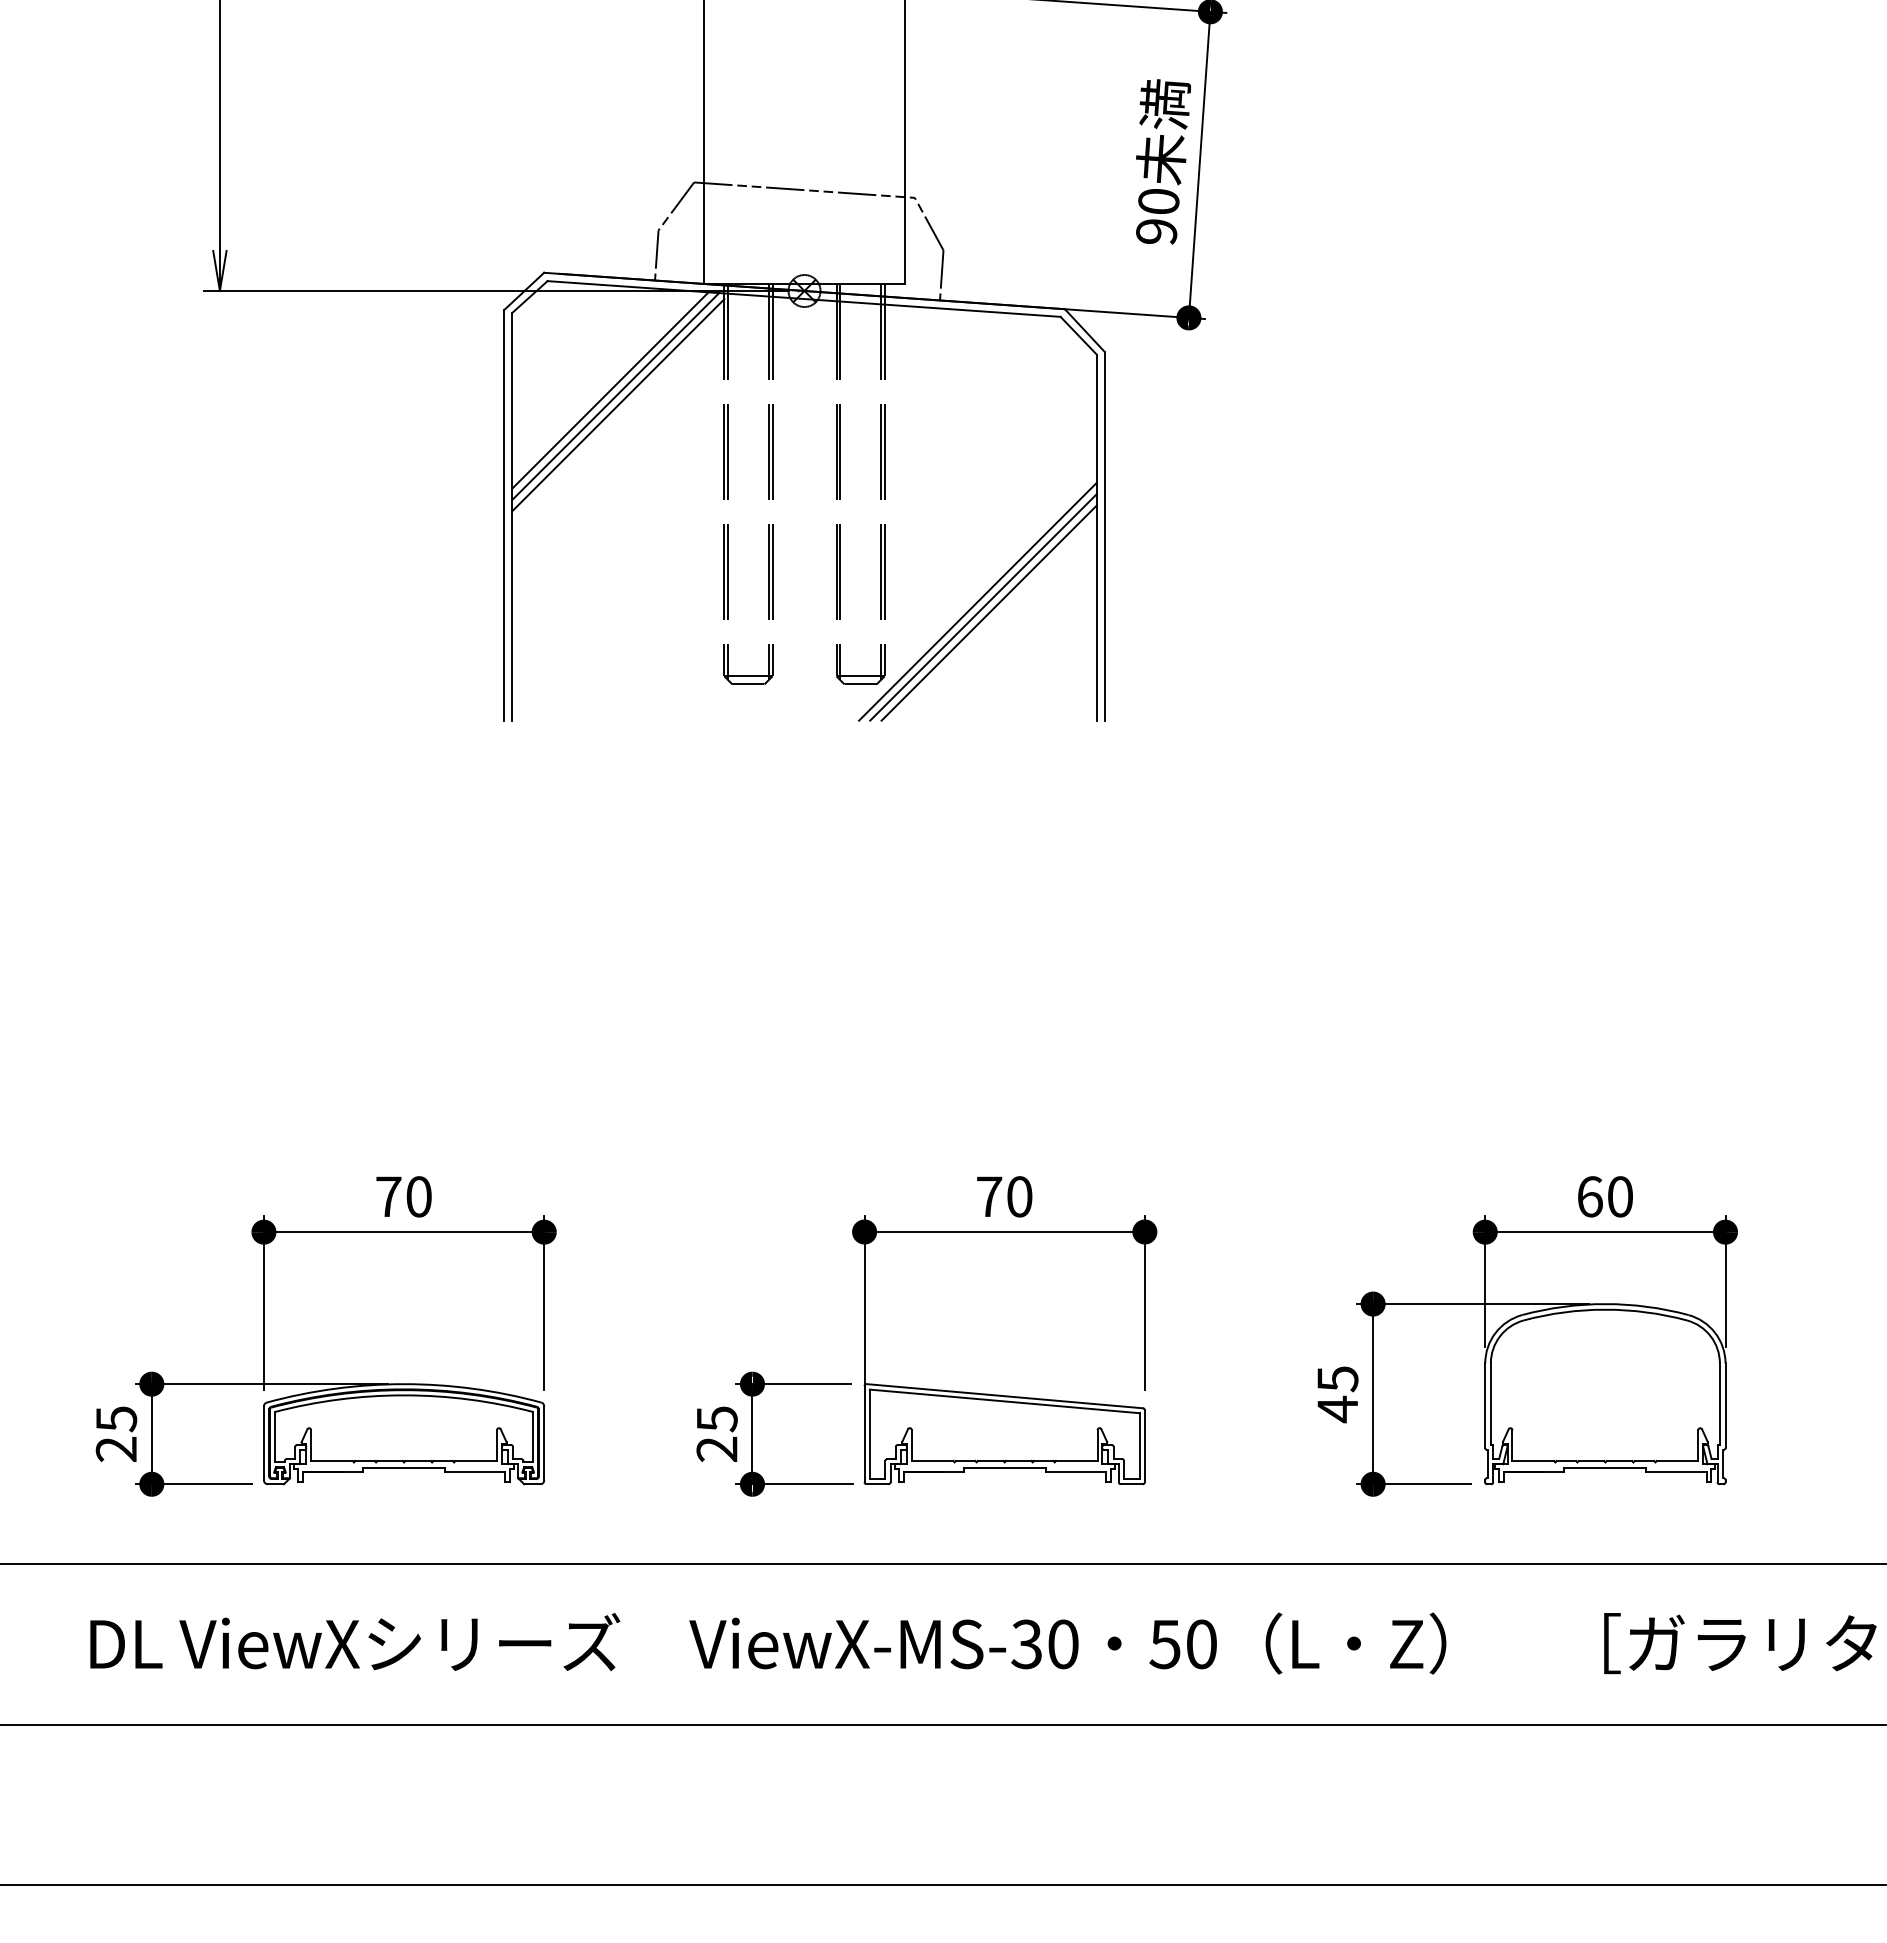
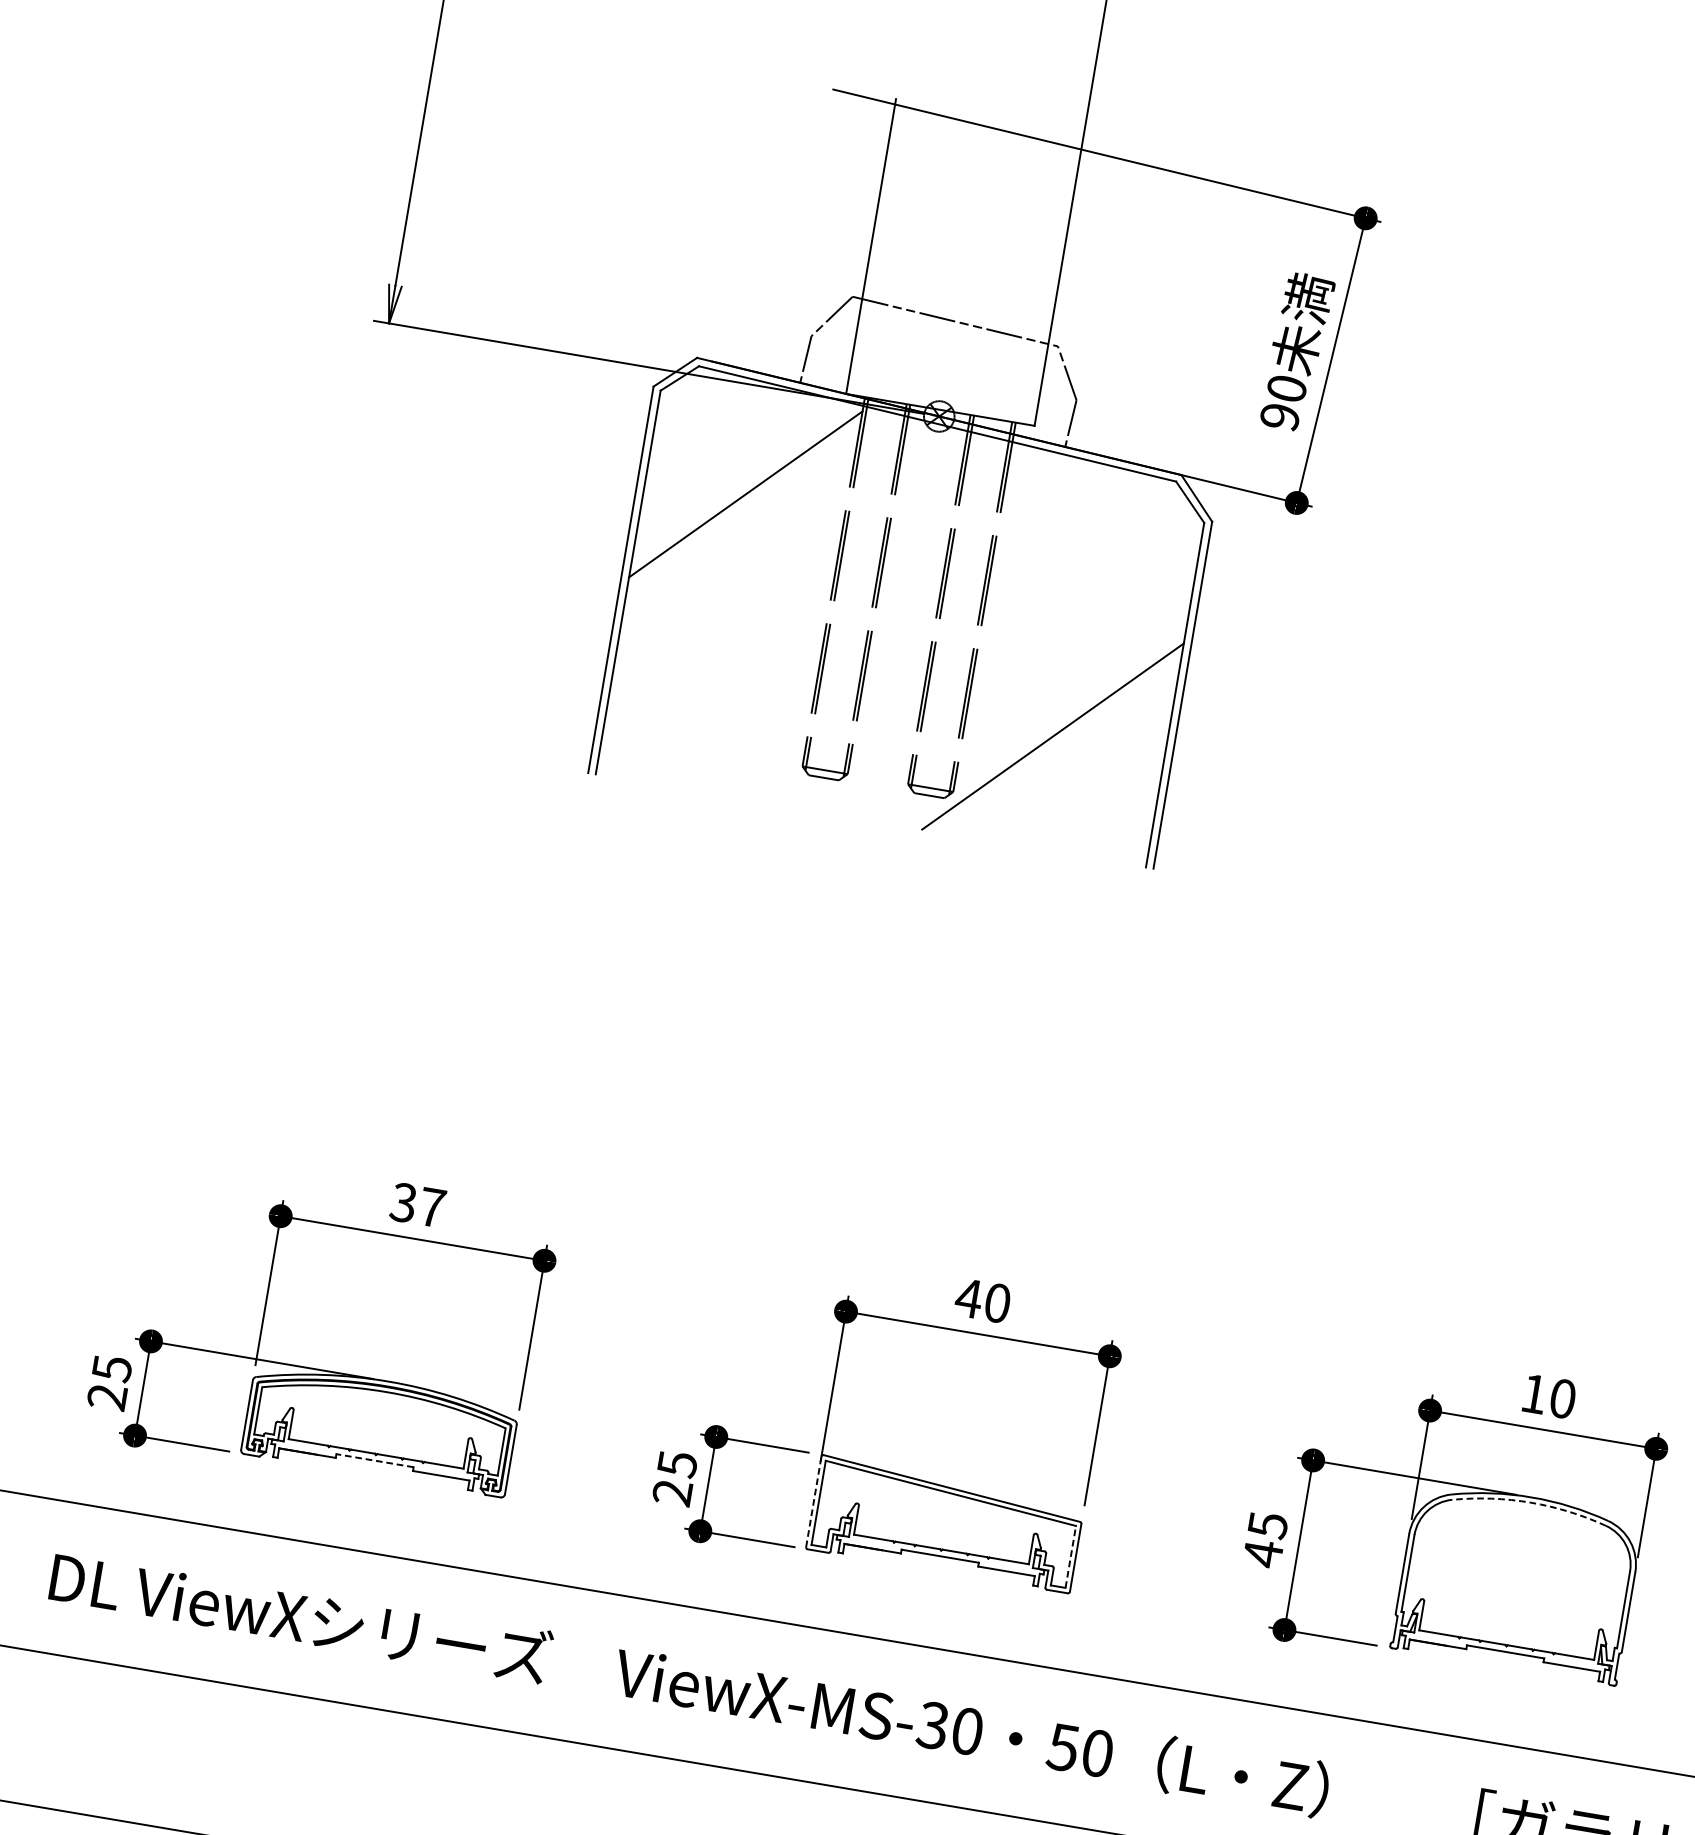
line: (610, 390) -> (740, 479), removed
line: (615, 396) -> (744, 485), removed
line: (983, 607) -> (1057, 742), removed
line: (988, 612) -> (1061, 748), removed
text: (403, 1196) -> (417, 1204), 70 -> 37
text: (988, 1196) -> (968, 1297), 70 -> 40
text: (1590, 1196) -> (1534, 1393), 60 -> 10
arc: (1605, 1309) -> (1530, 1502), solid -> dashed
line: (864, 1433) -> (813, 1501), solid -> dashed
line: (1139, 1446) -> (1070, 1557), solid -> dashed
line: (403, 1468) -> (374, 1460), solid -> dashed

